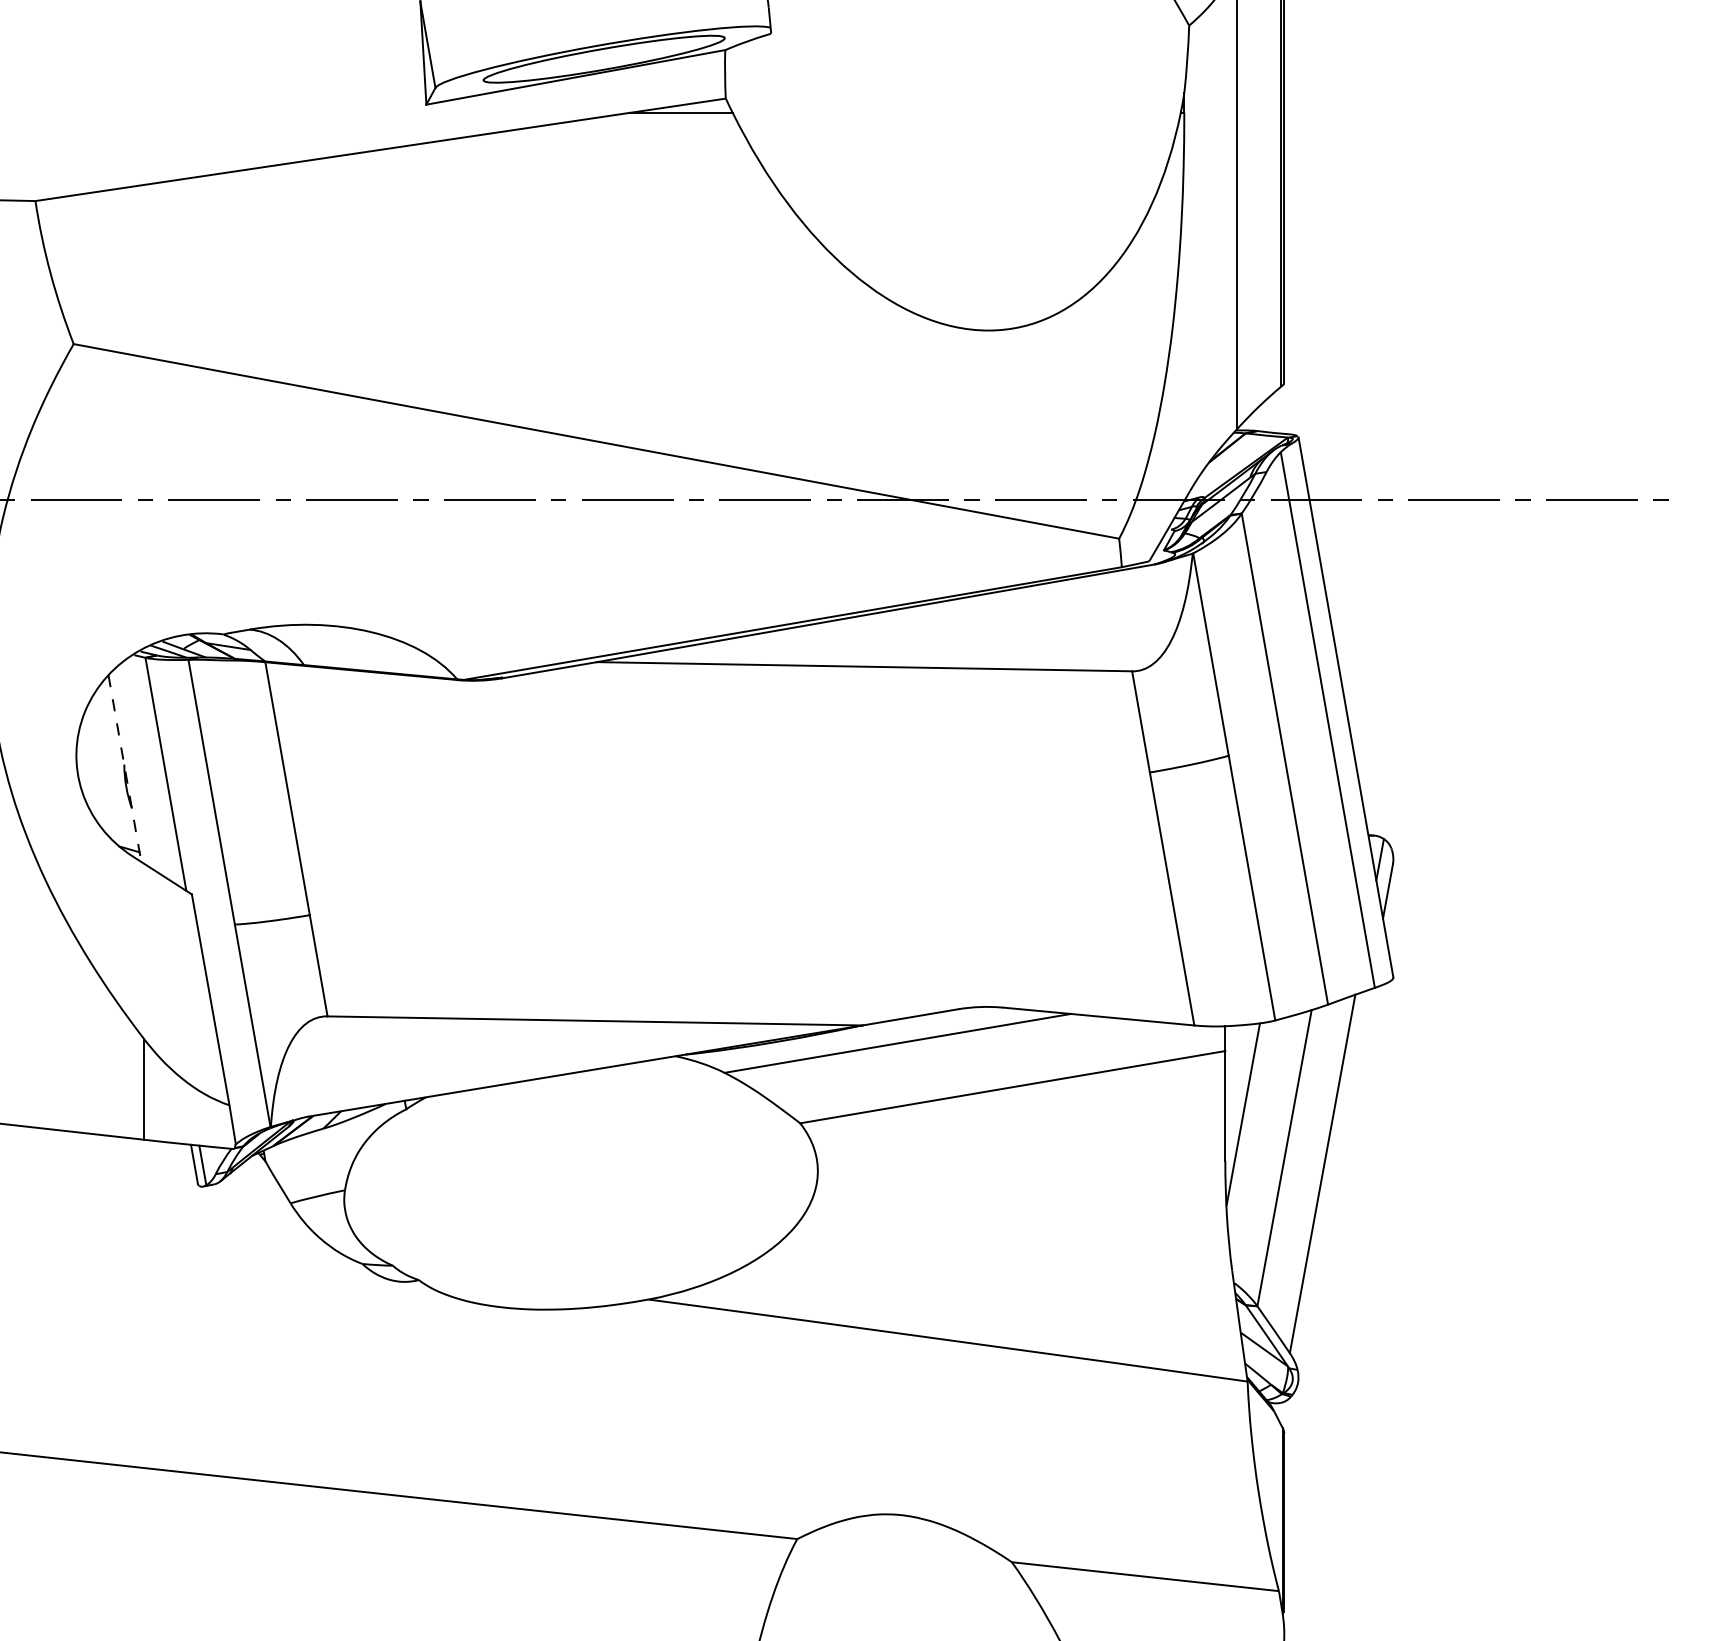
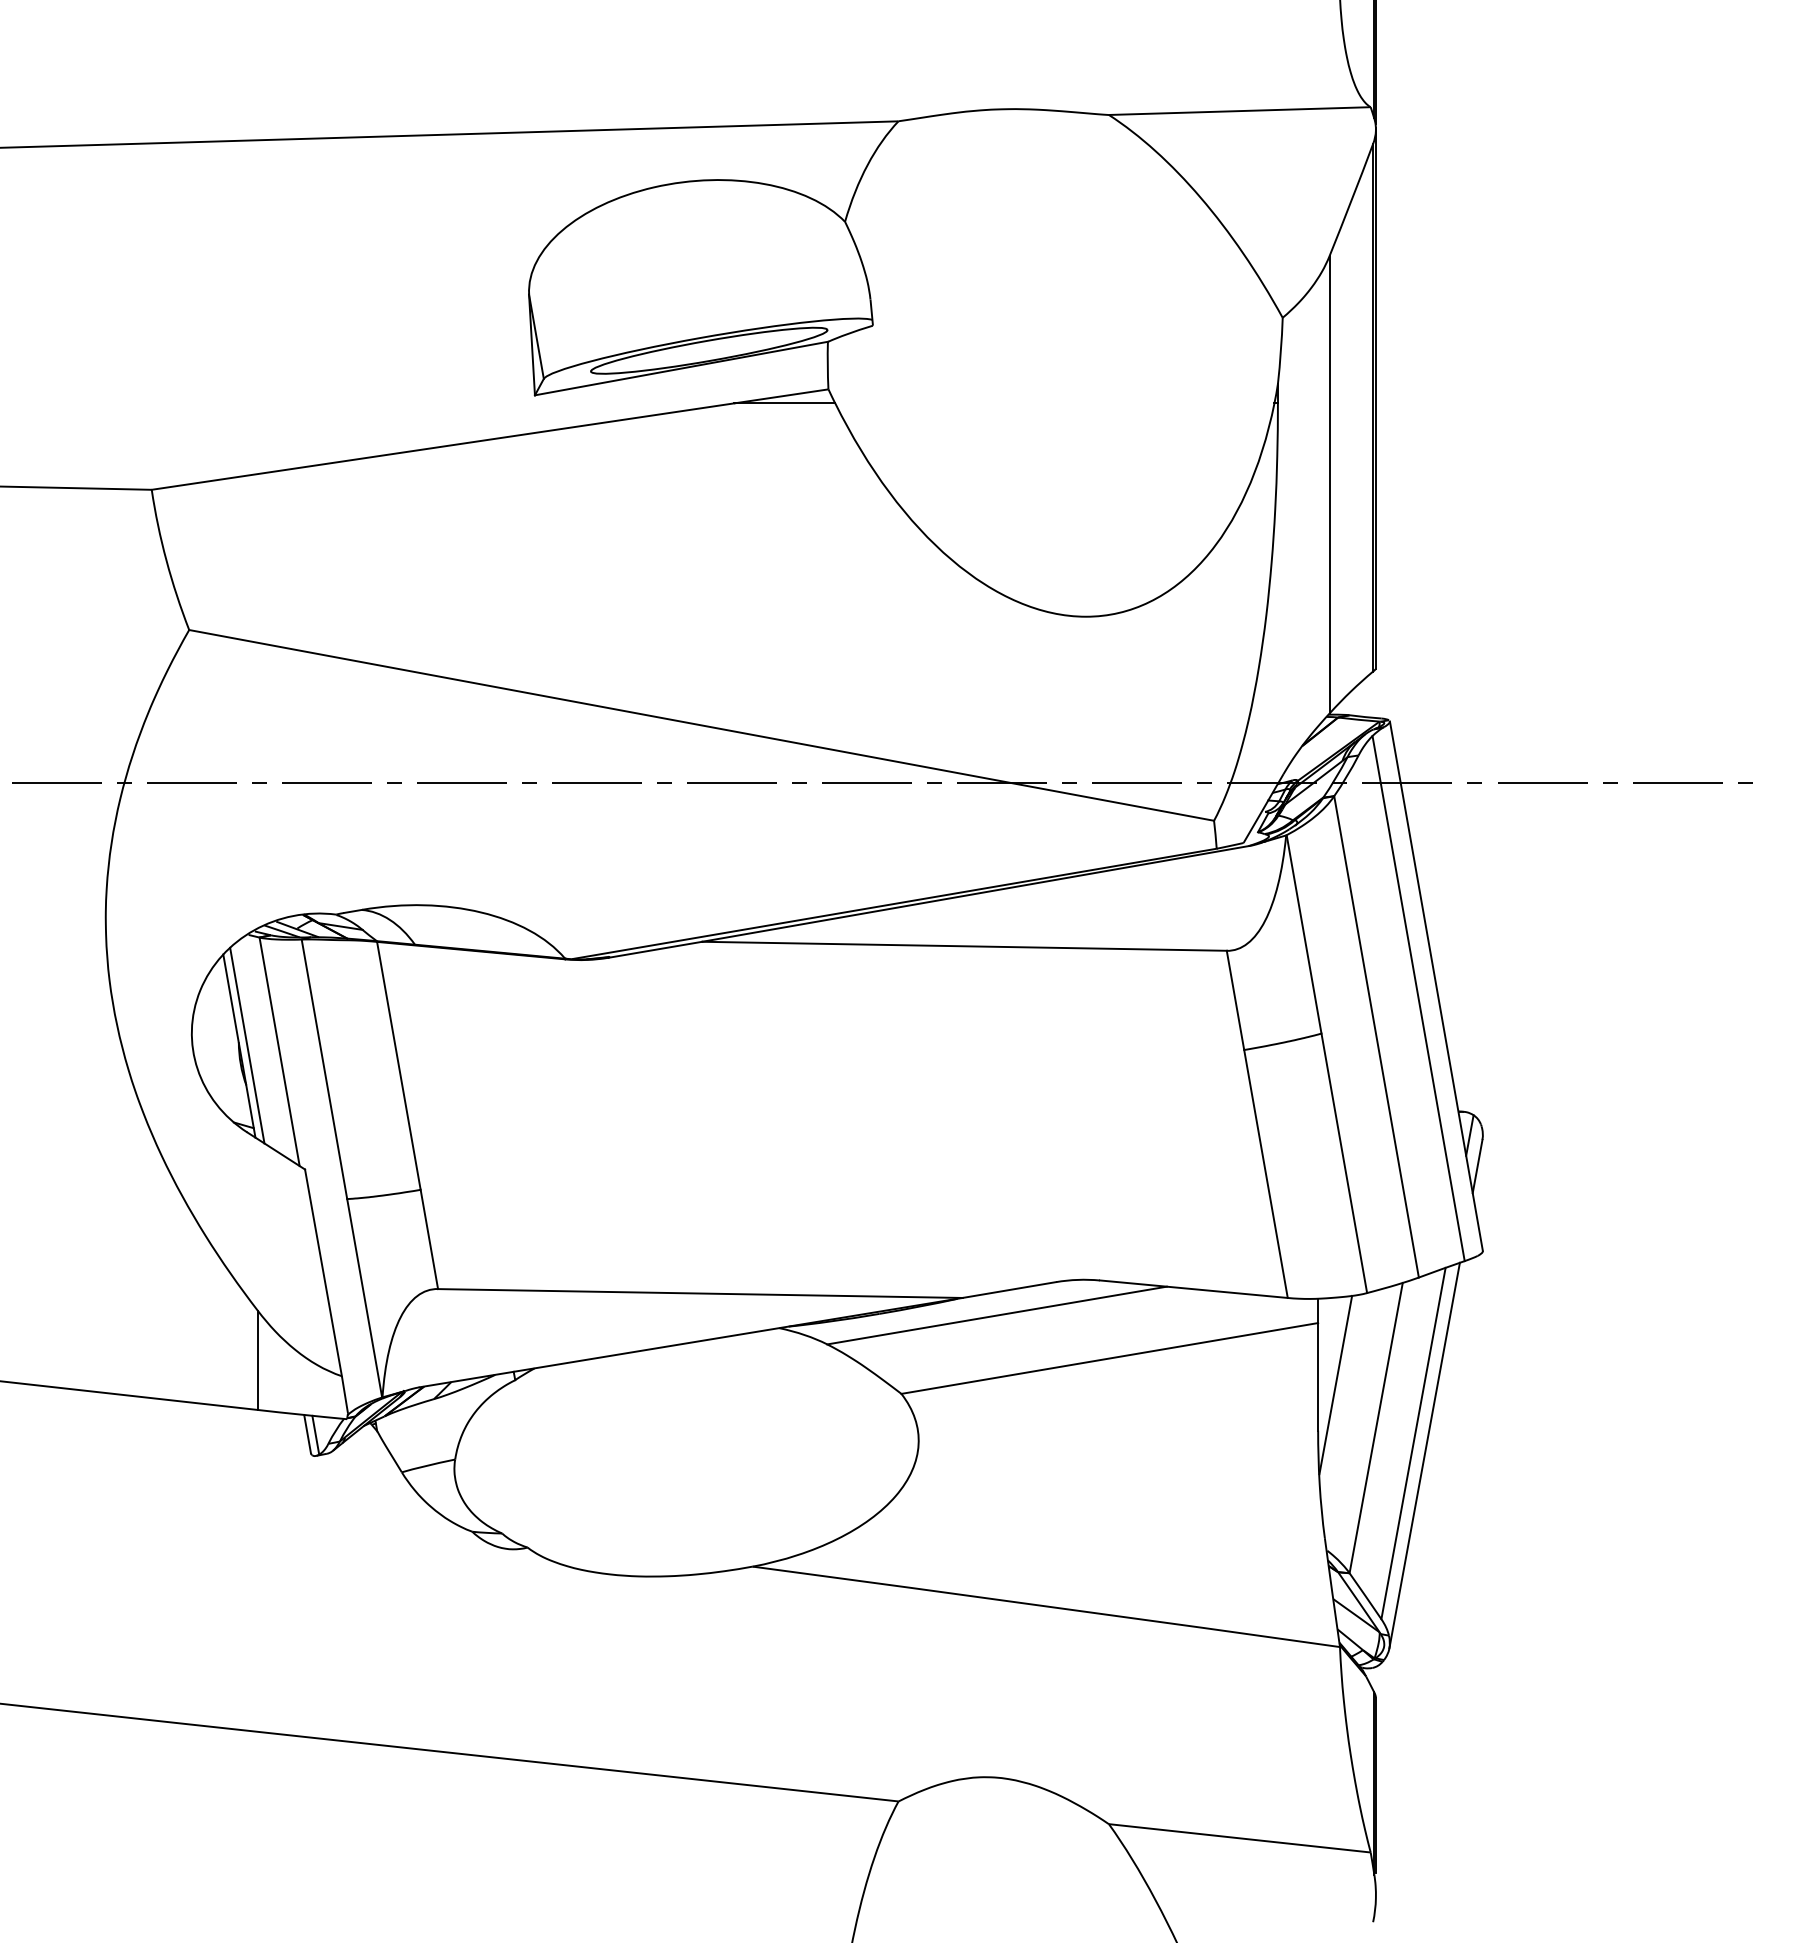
line: (133, 767) -> (247, 1045), added
line: (125, 768) -> (239, 1046), dashed -> solid
line: (1333, 1186) -> (1424, 1455), added

